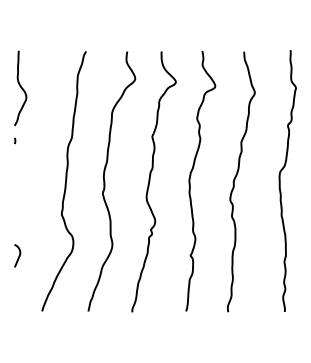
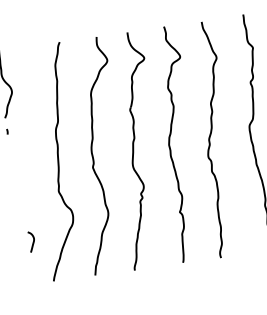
curve: (18, 255) -> (32, 241), moved

